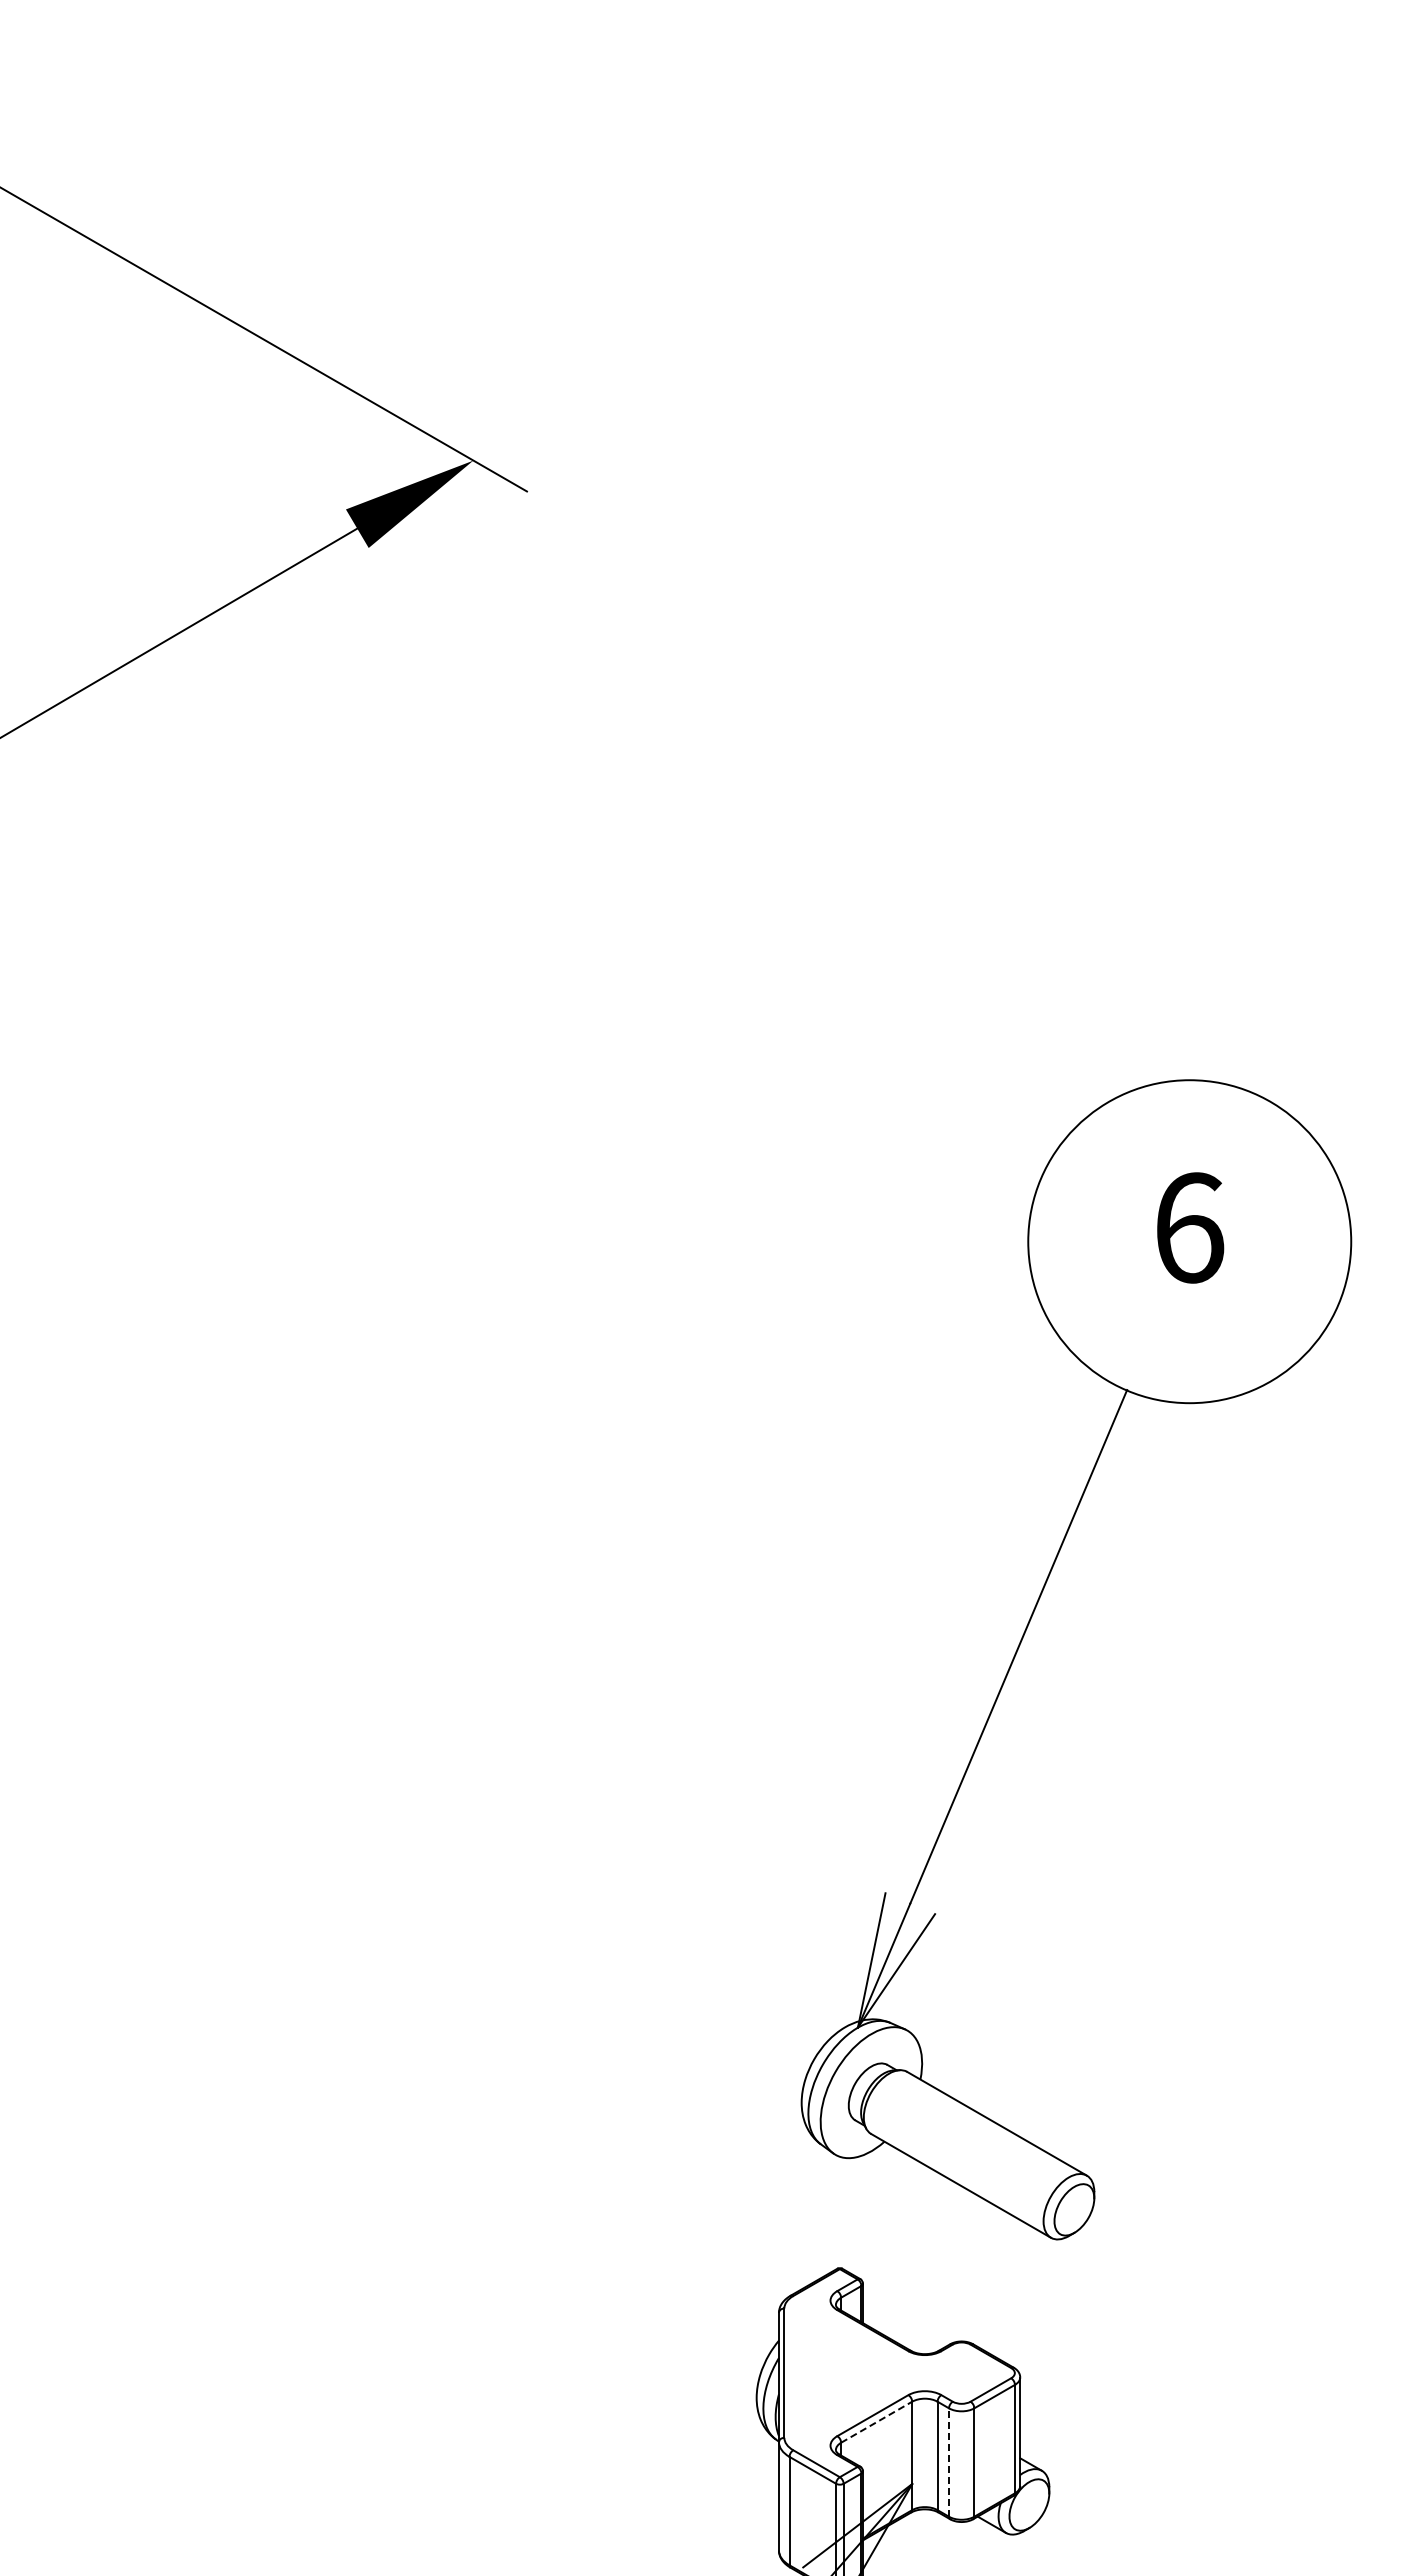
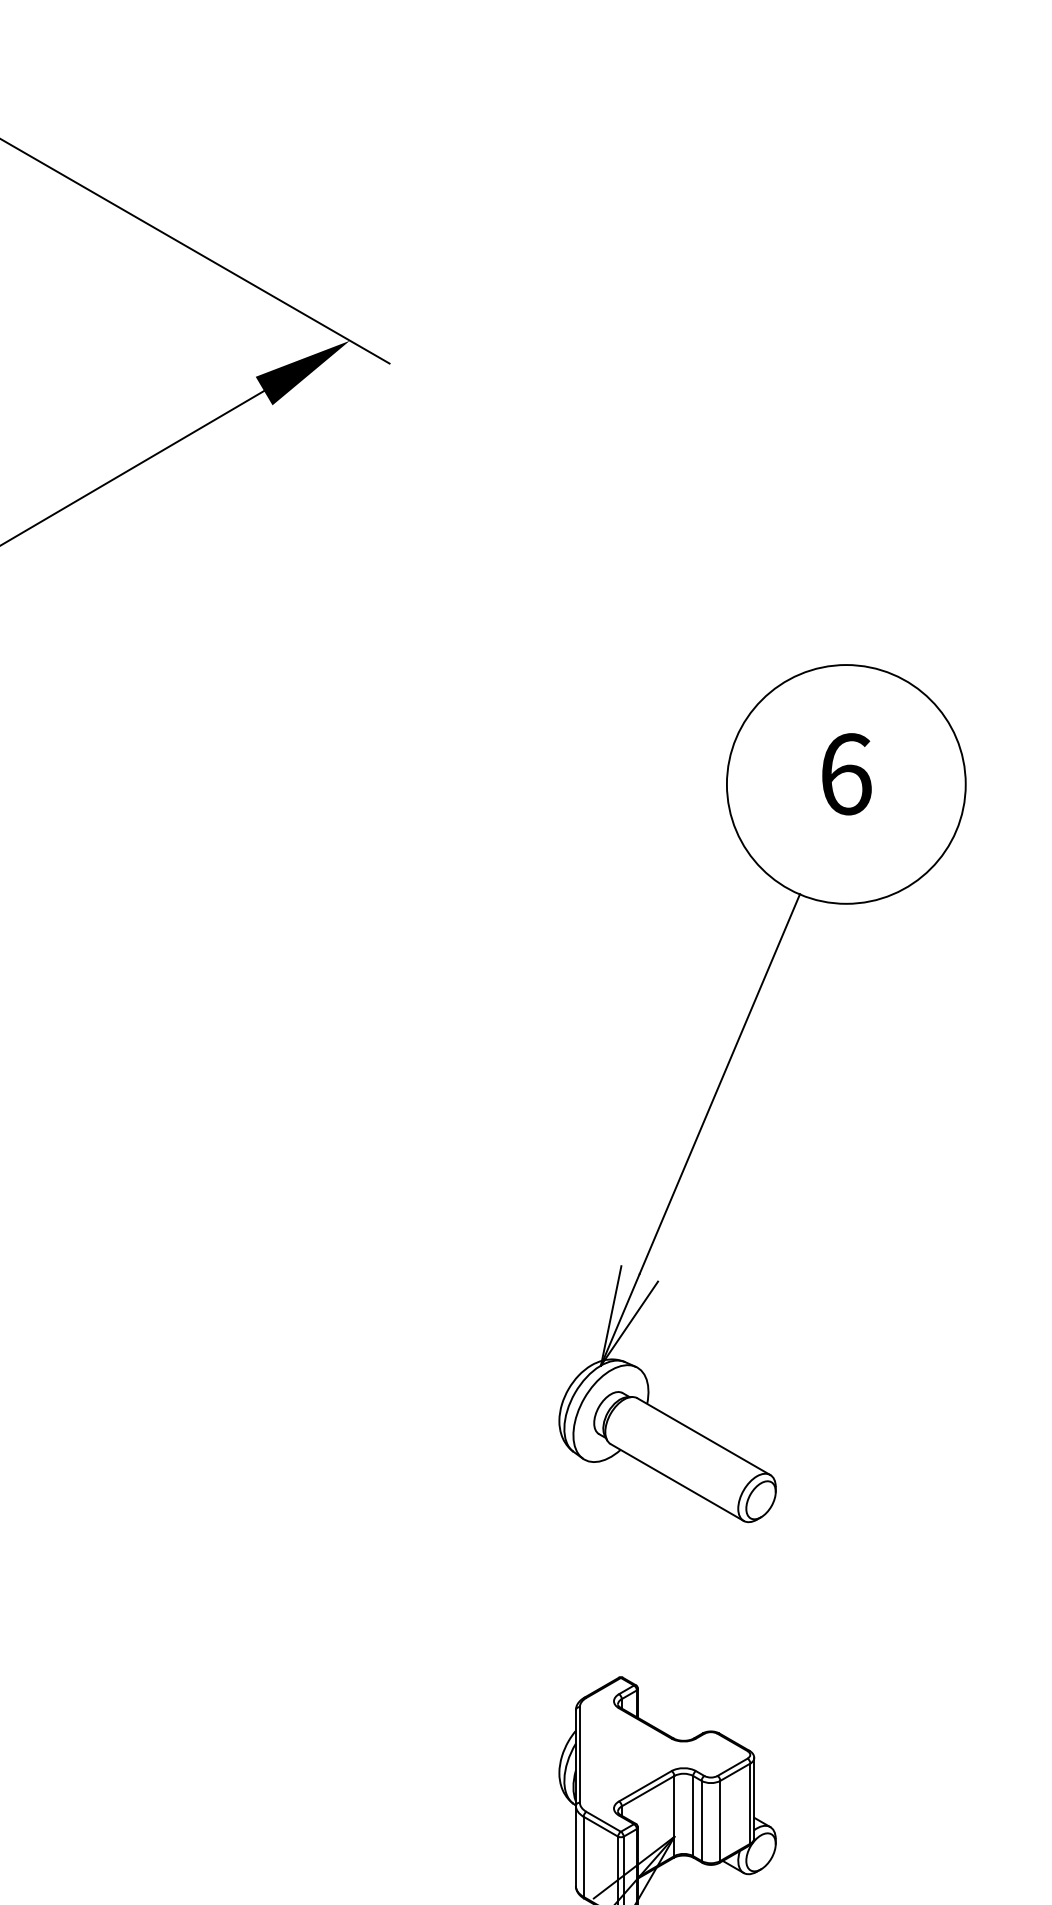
part: (1024, 1636) -> (724, 1076), moved
line: (877, 2421) -> (648, 1790), dashed -> solid
line: (949, 2462) -> (701, 1820), dashed -> solid

